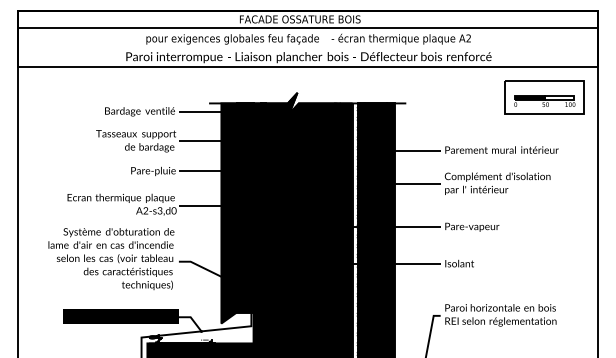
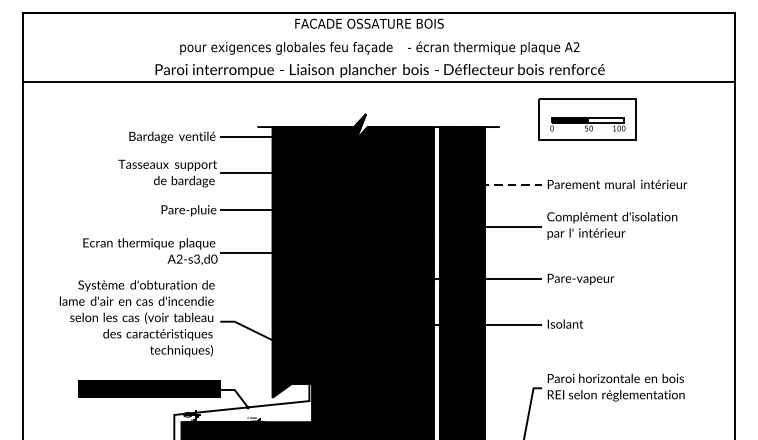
line: (307, 28) -> (378, 34), removed
part: (544, 97) -> (587, 119), moved
line: (416, 150) -> (512, 184), solid -> dashed

